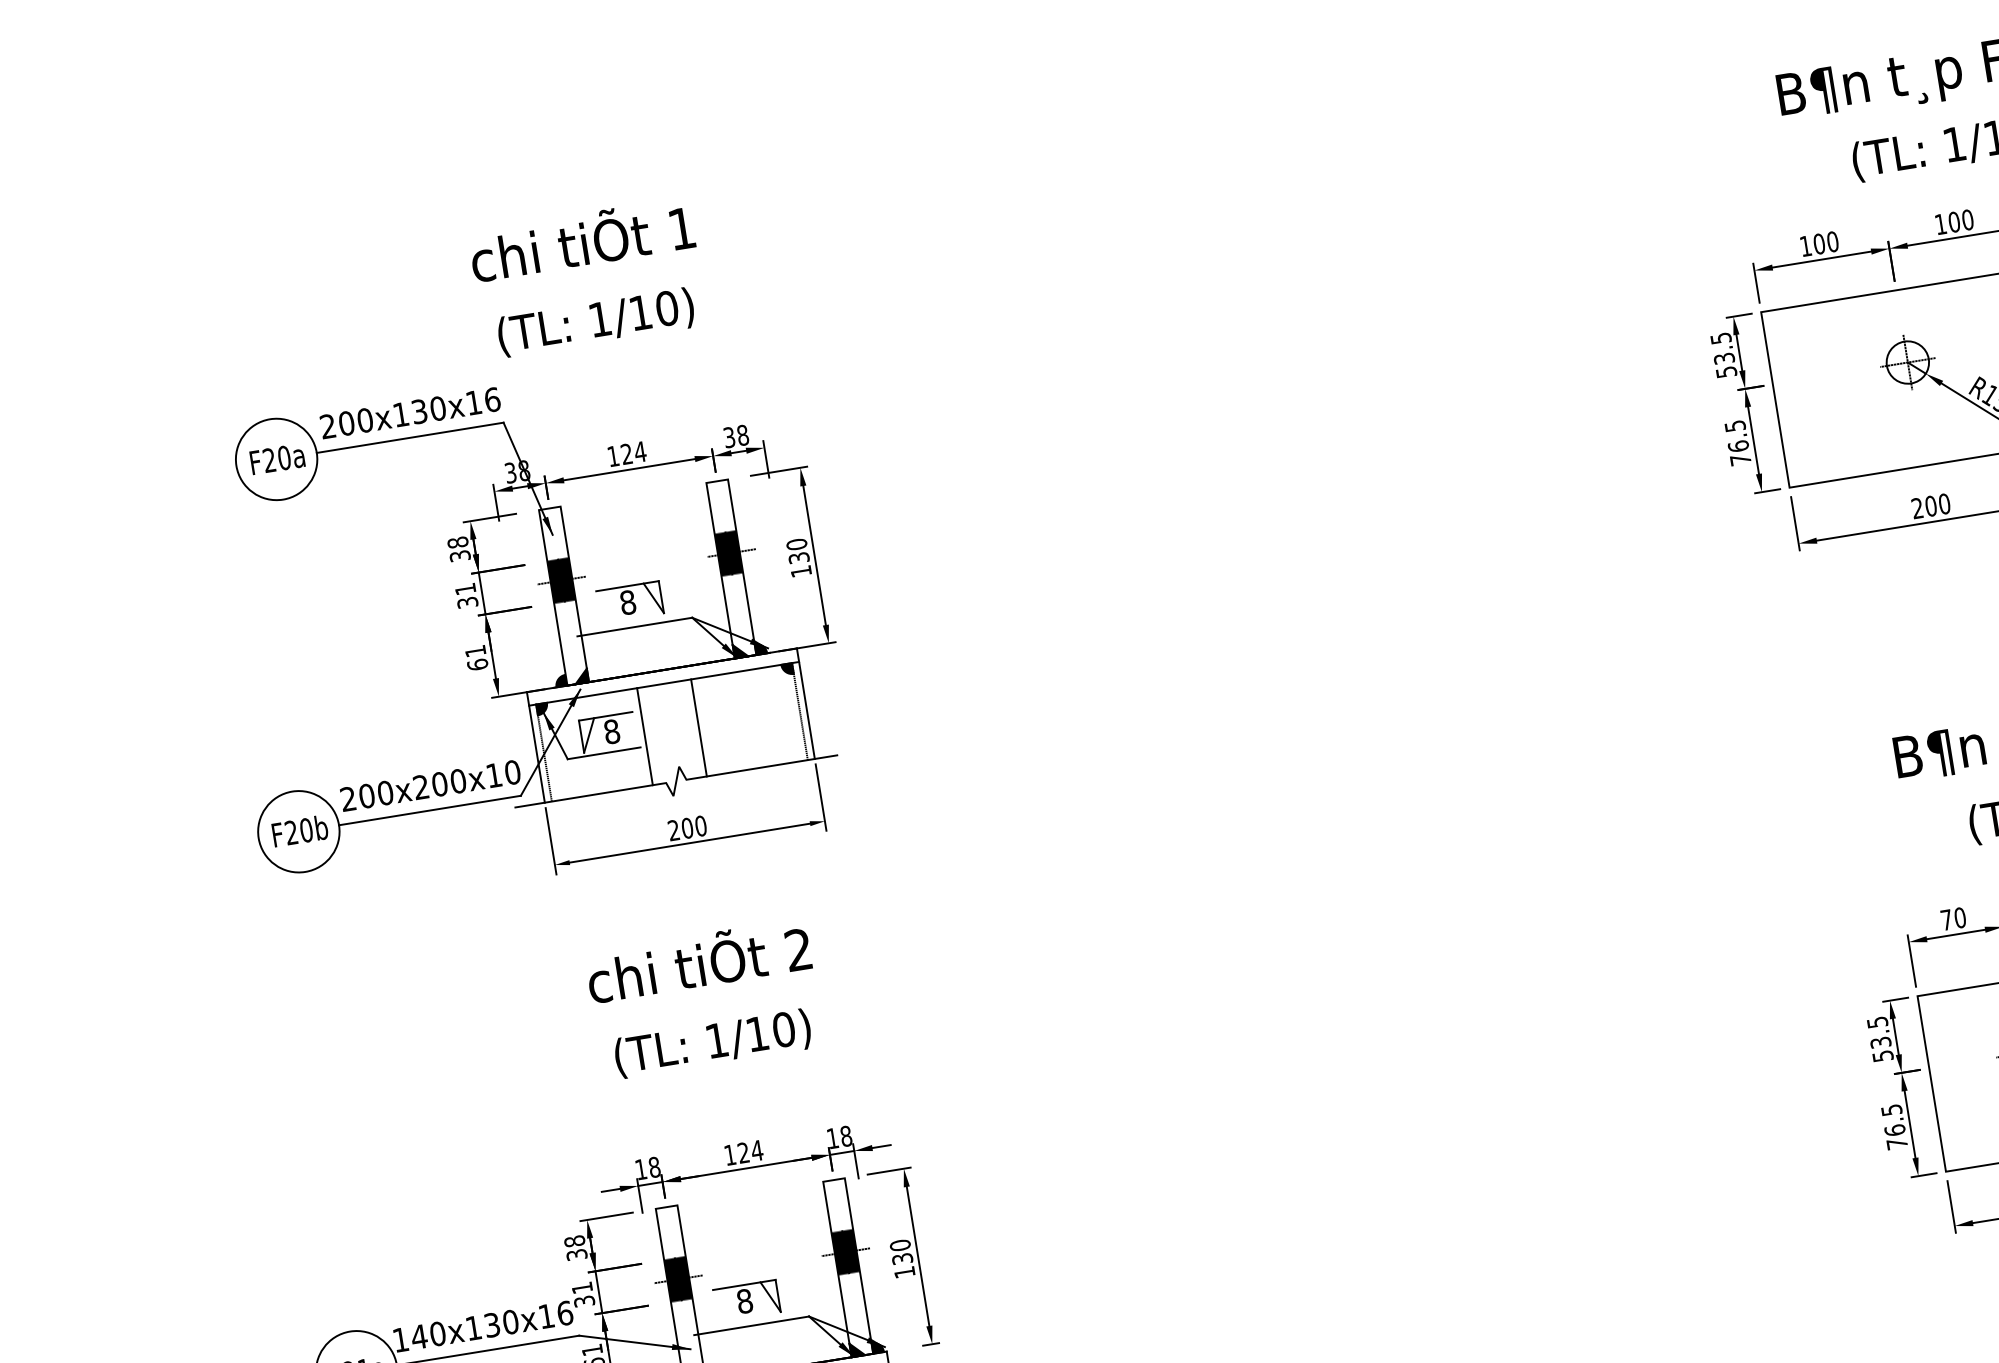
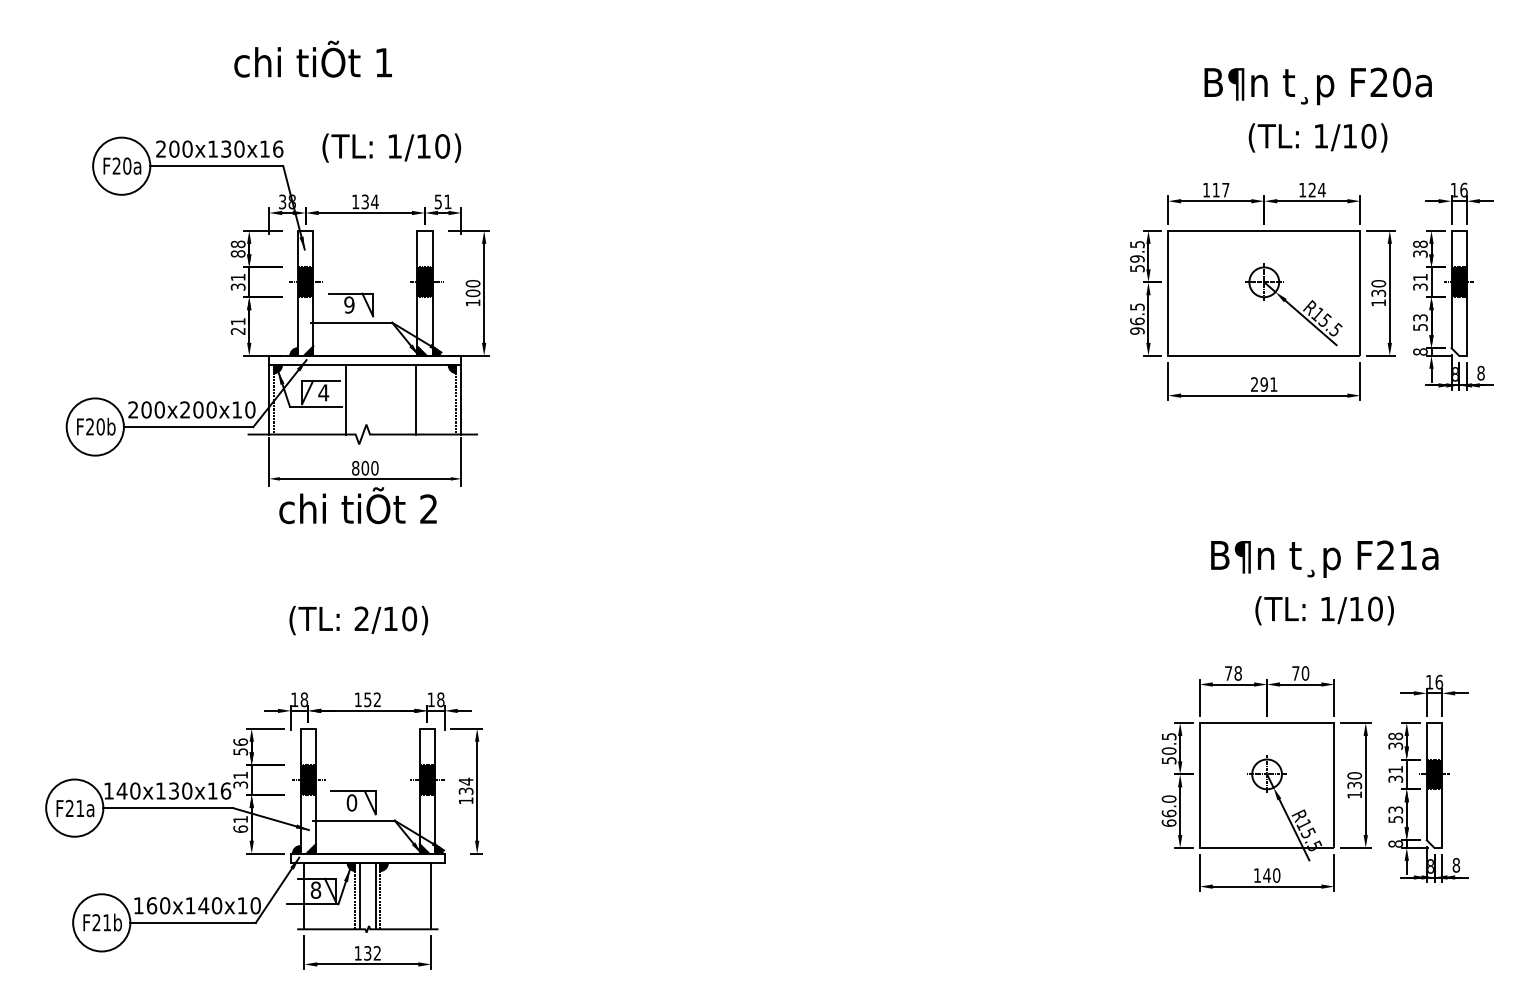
text: (1960, 220) -> (1316, 189), 100 -> 124
text: (580, 239) -> (312, 58), moved
text: (1825, 242) -> (1220, 189), 100 -> 117
text: (595, 321) -> (391, 147), moved
text: (1724, 357) -> (1137, 258), 53.5 -> 59.5
text: (736, 435) -> (443, 201), 38 -> 51
text: (625, 455) -> (364, 202), 124 -> 134
text: (1740, 459) -> (1137, 330), 76.5 -> 96.5
text: (1937, 505) -> (1268, 384), 200 -> 291
text: (459, 555) -> (237, 253), 38 -> 88
text: (798, 558) -> (472, 293), 130 -> 100
text: (628, 601) -> (349, 304), 8 -> 9
text: (476, 663) -> (237, 330), 61 -> 21
line: (698, 727) -> (415, 399), moved
text: (611, 731) -> (323, 392), 8 -> 4
text: (673, 830) -> (355, 468), 200 -> 800
text: (1959, 918) -> (1237, 673), 70 -> 78
text: (697, 960) -> (357, 505), moved
text: (716, 1040) -> (361, 618), 1/10) -> 2/10)
text: (1879, 1041) -> (1168, 750), 53.5 -> 50.5
text: (1893, 1126) -> (1168, 810), 76.5 -> 66.0
text: (750, 1151) -> (372, 699), 124 -> 152
text: (899, 1245) -> (465, 781), 130 -> 134
text: (575, 1247) -> (240, 746), 38 -> 56
text: (744, 1300) -> (351, 802), 8 -> 0

